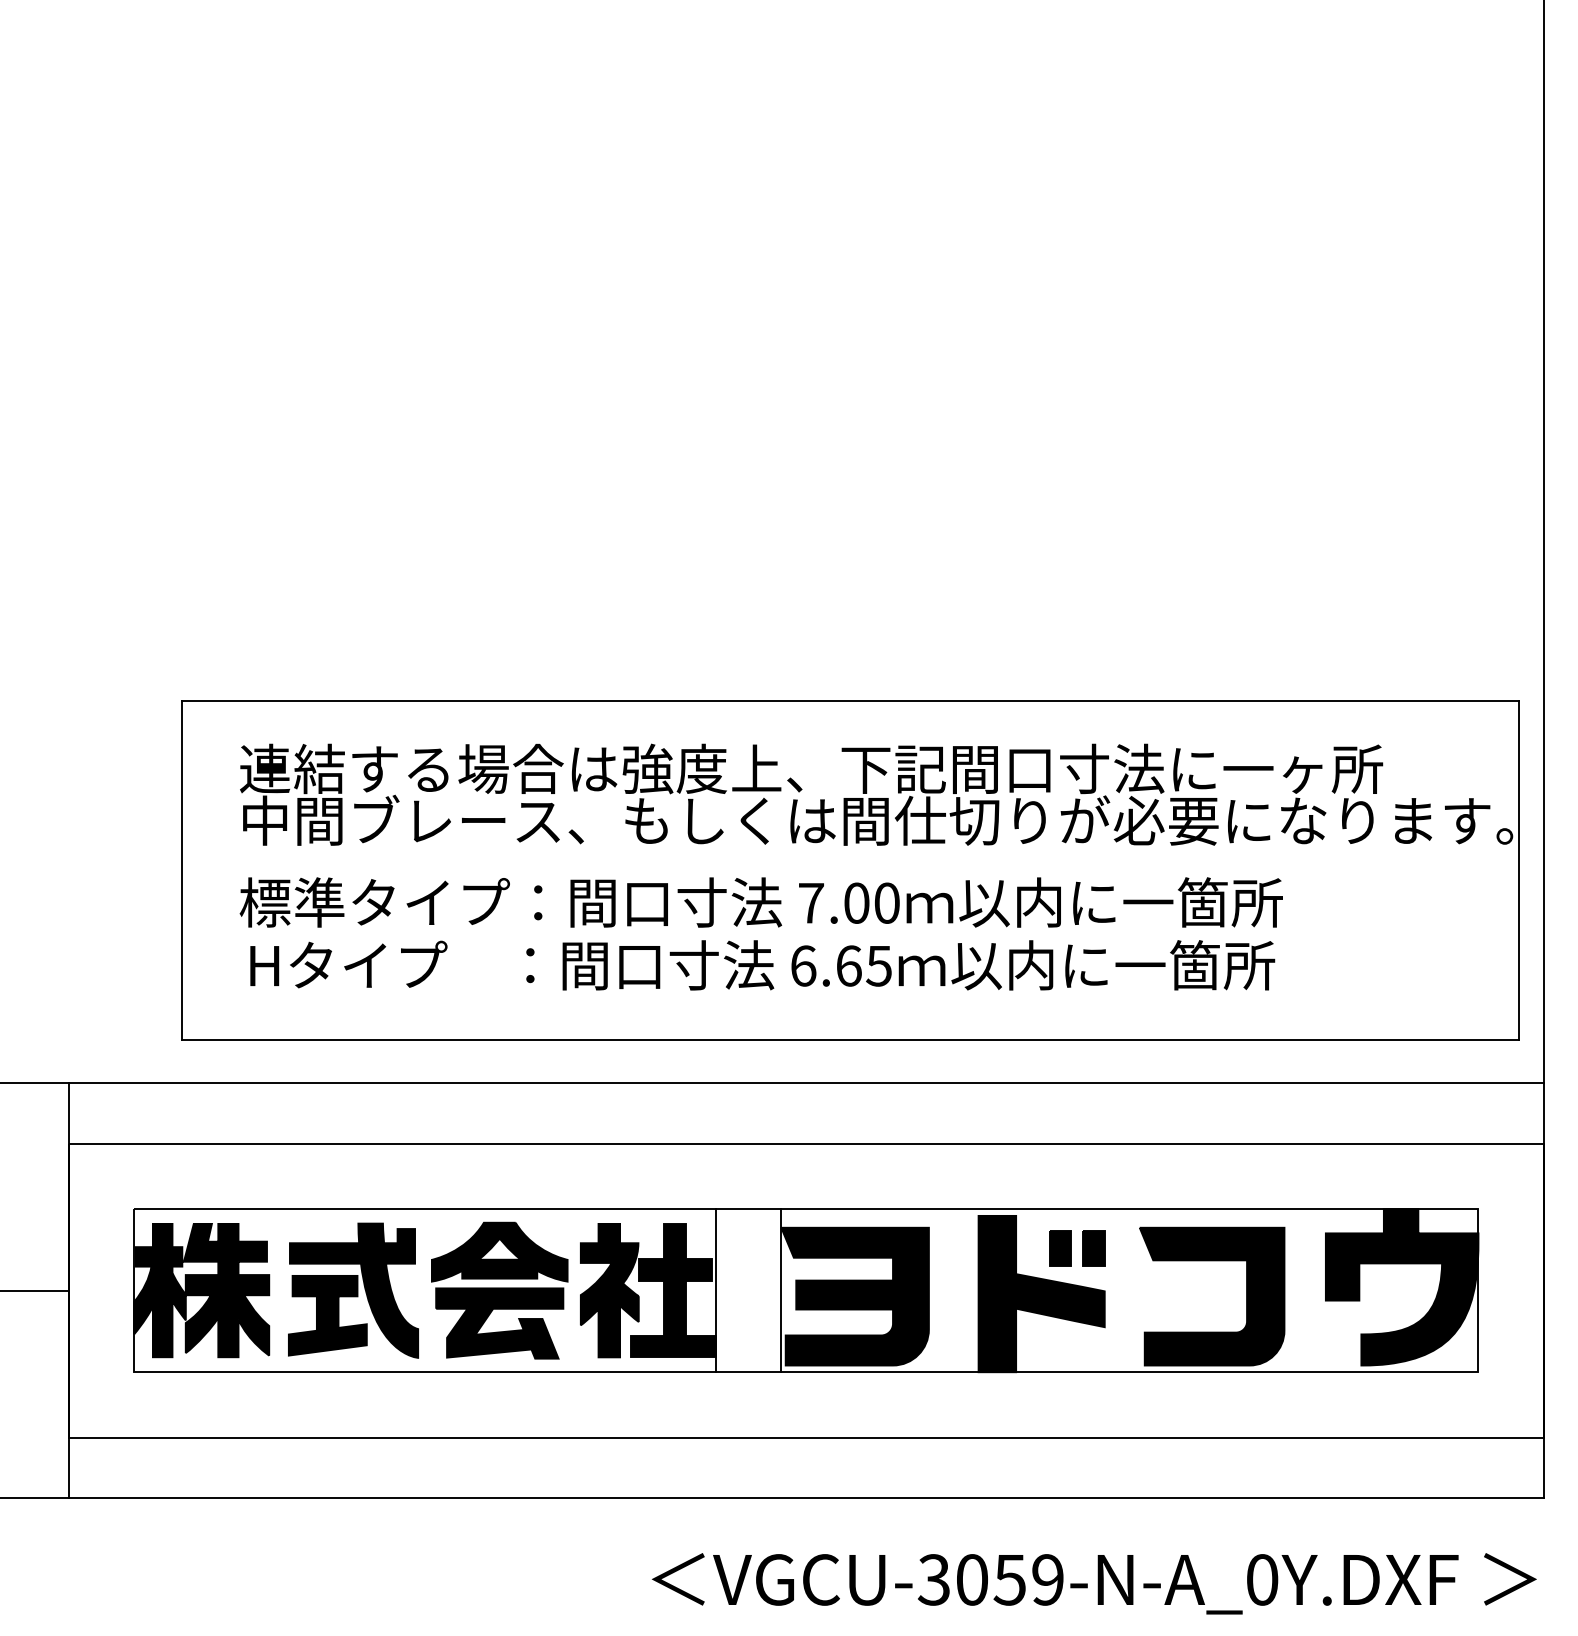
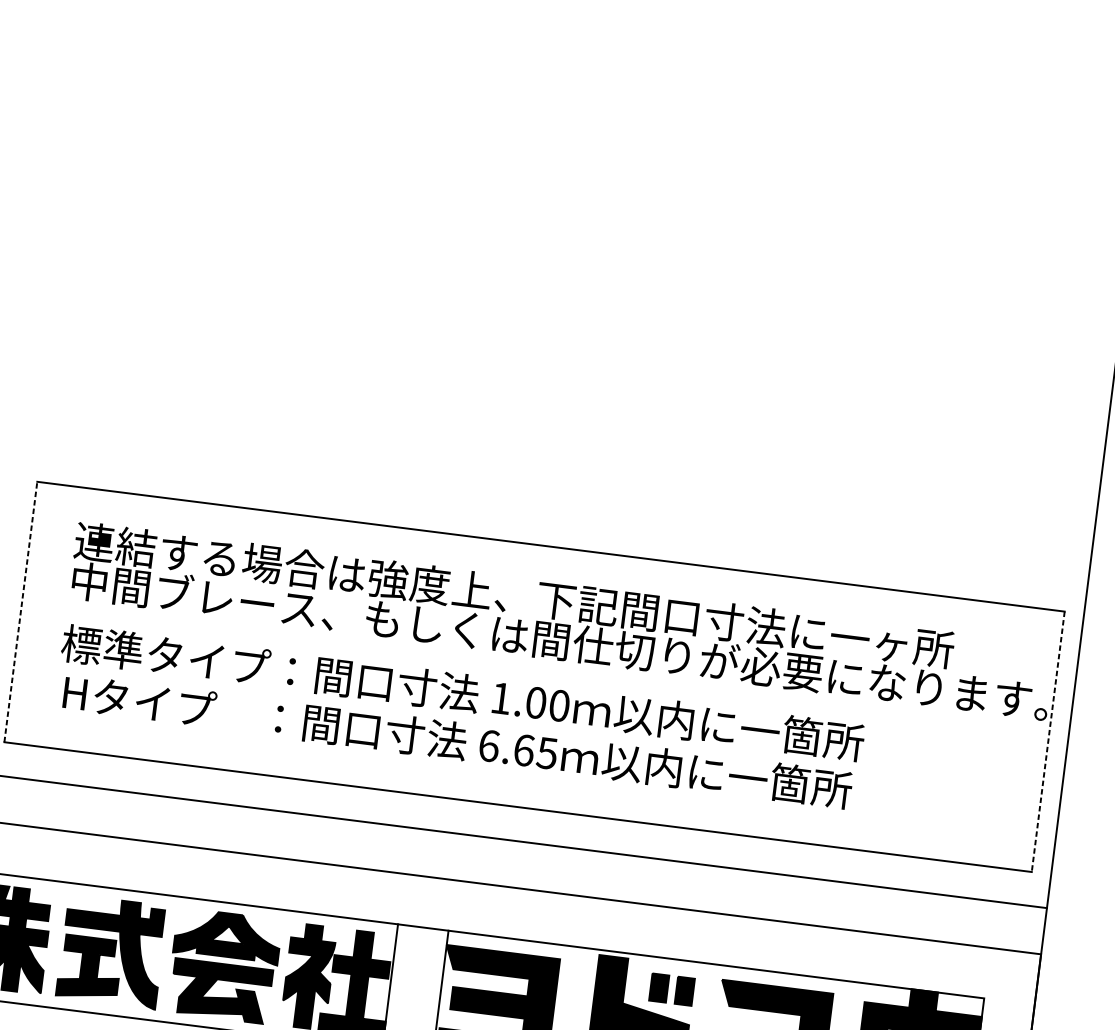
line: (182, 869) -> (21, 611), solid -> dashed
line: (1518, 870) -> (1047, 741), solid -> dashed
text: (811, 903) -> (501, 698), 7.00 -> 1.00

